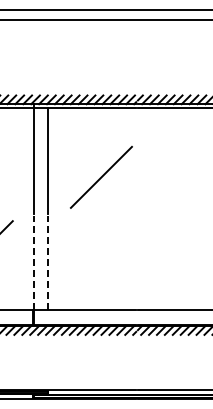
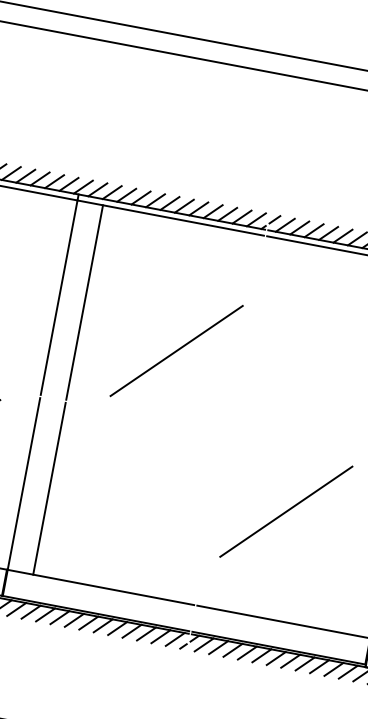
line: (175, 251) -> (285, 511), added
line: (33, 262) -> (23, 482), dashed -> solid
line: (47, 262) -> (49, 487), dashed -> solid

